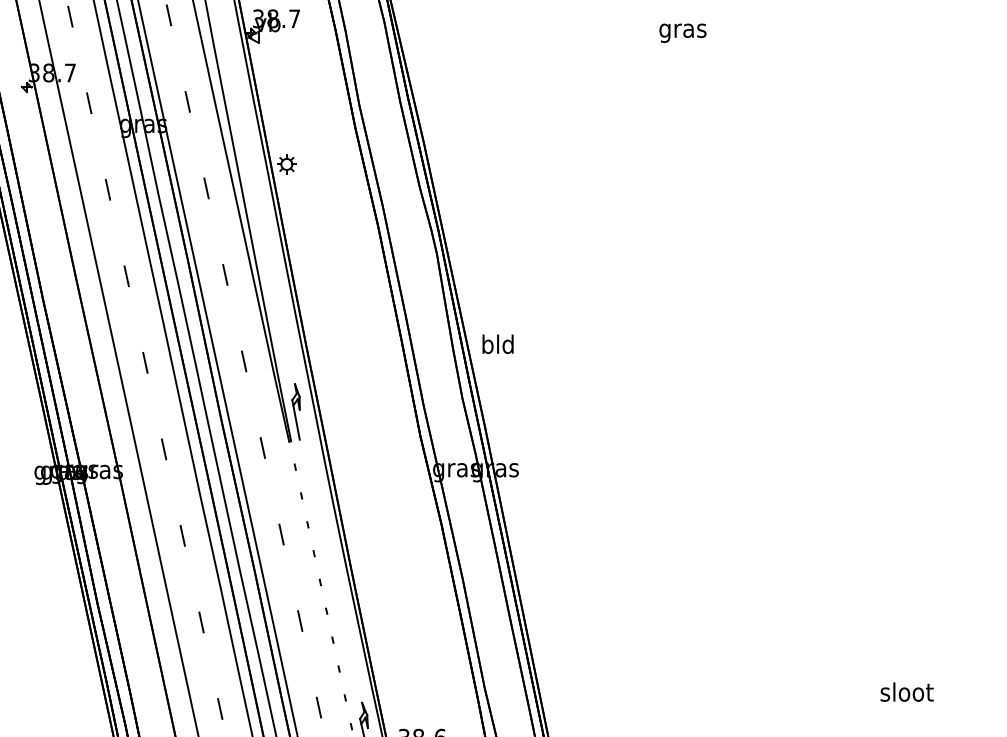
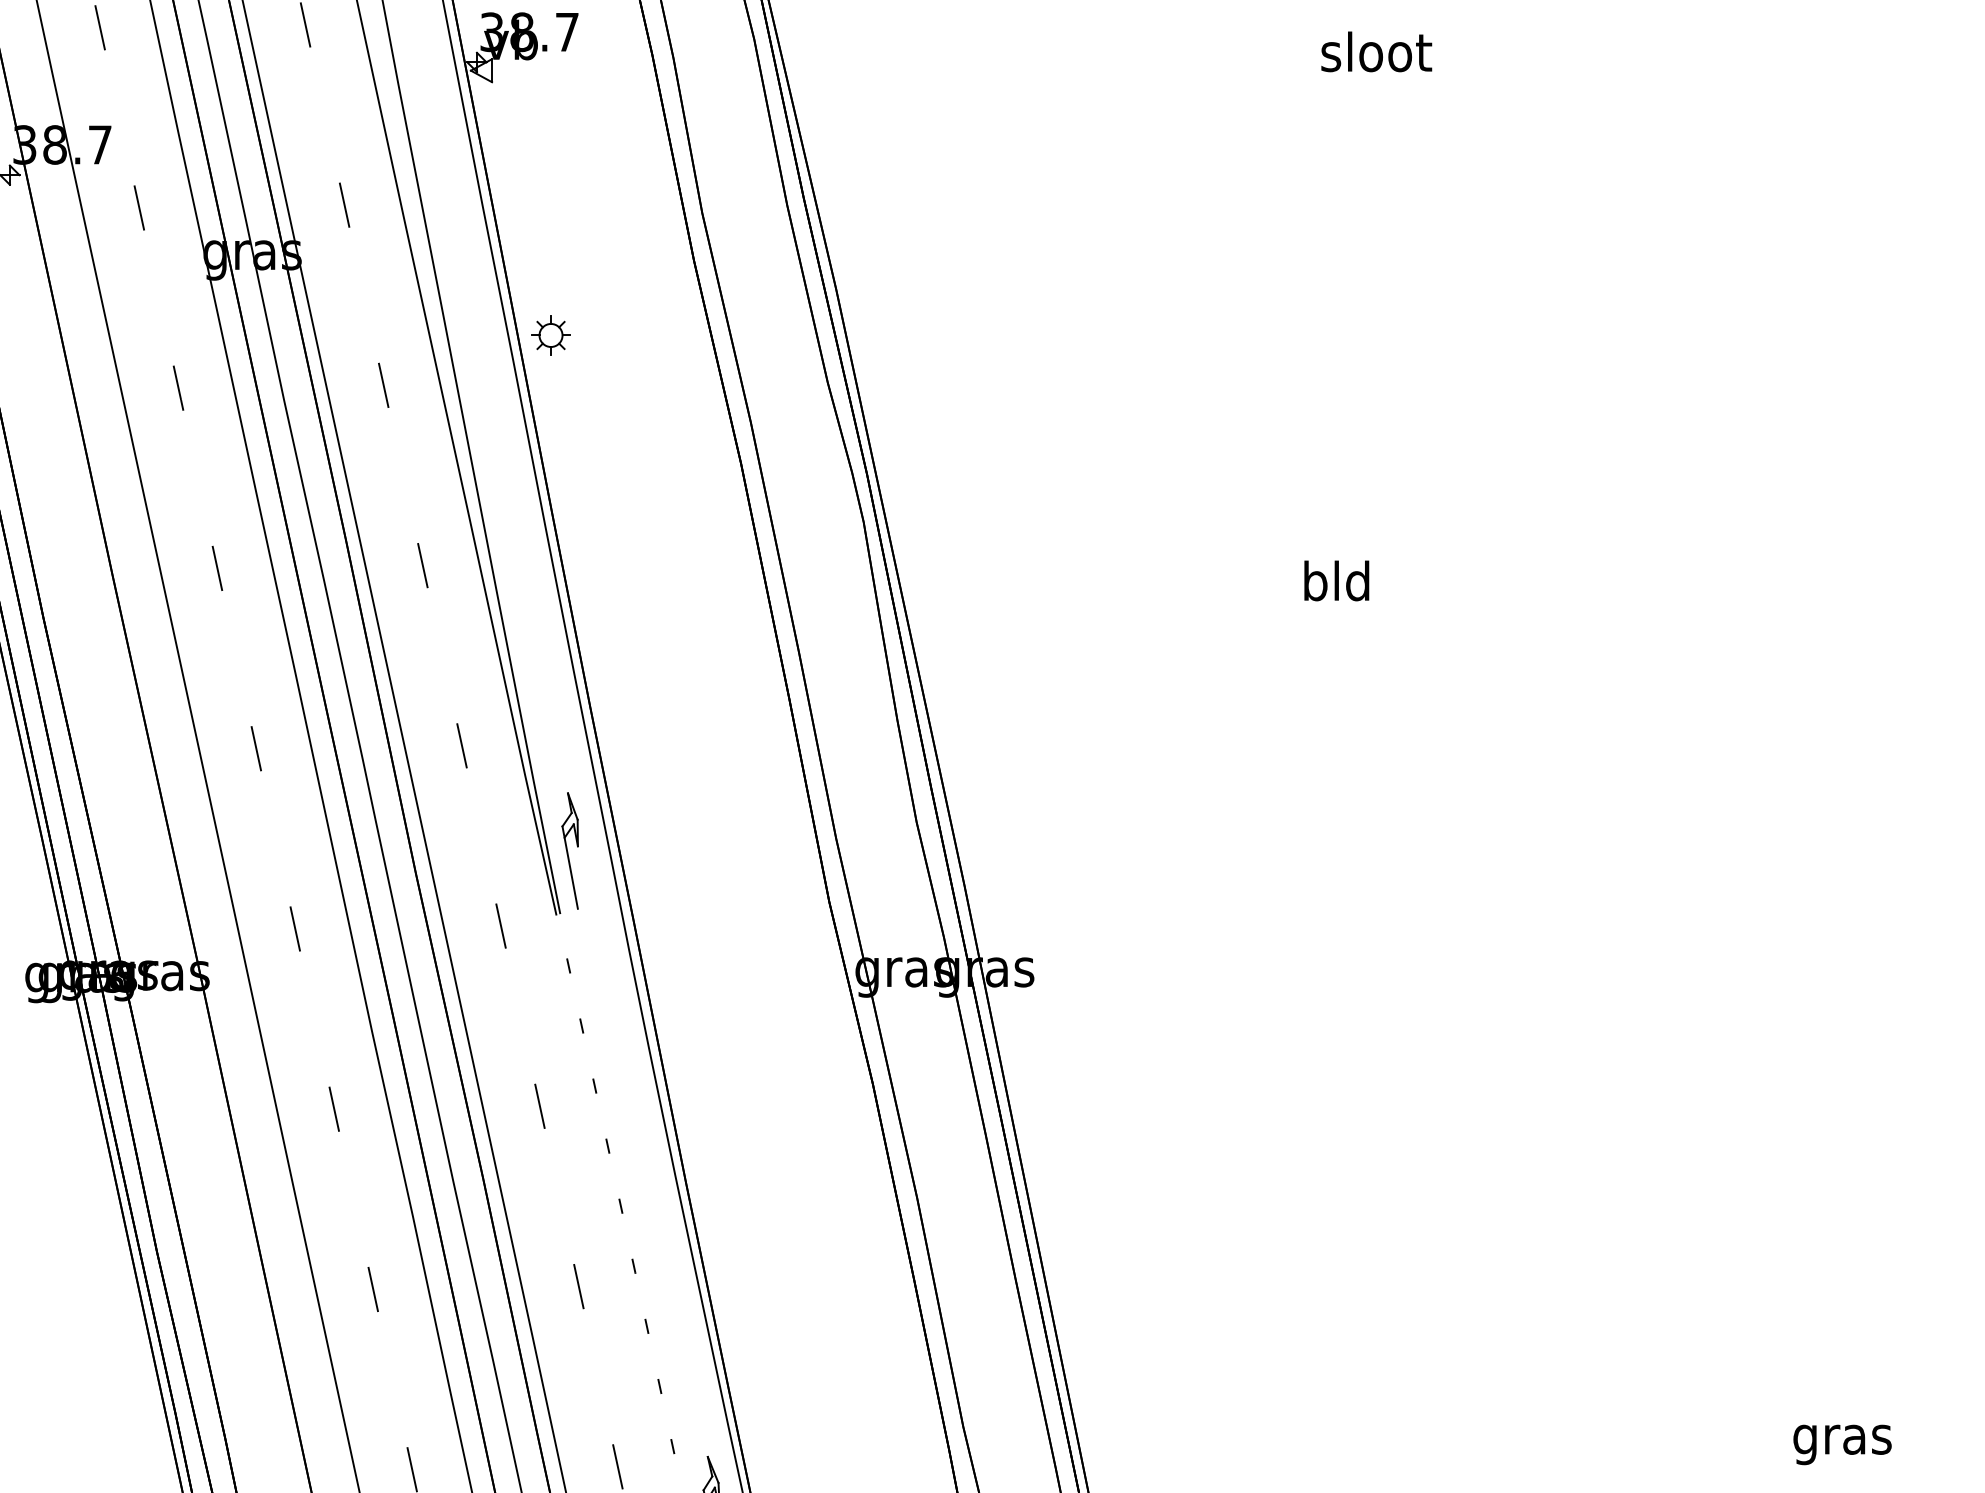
text: (682, 30) -> (1375, 56), gras -> sloot
text: (497, 343) -> (1335, 579), moved
text: (906, 694) -> (1841, 1439), sloot -> gras

